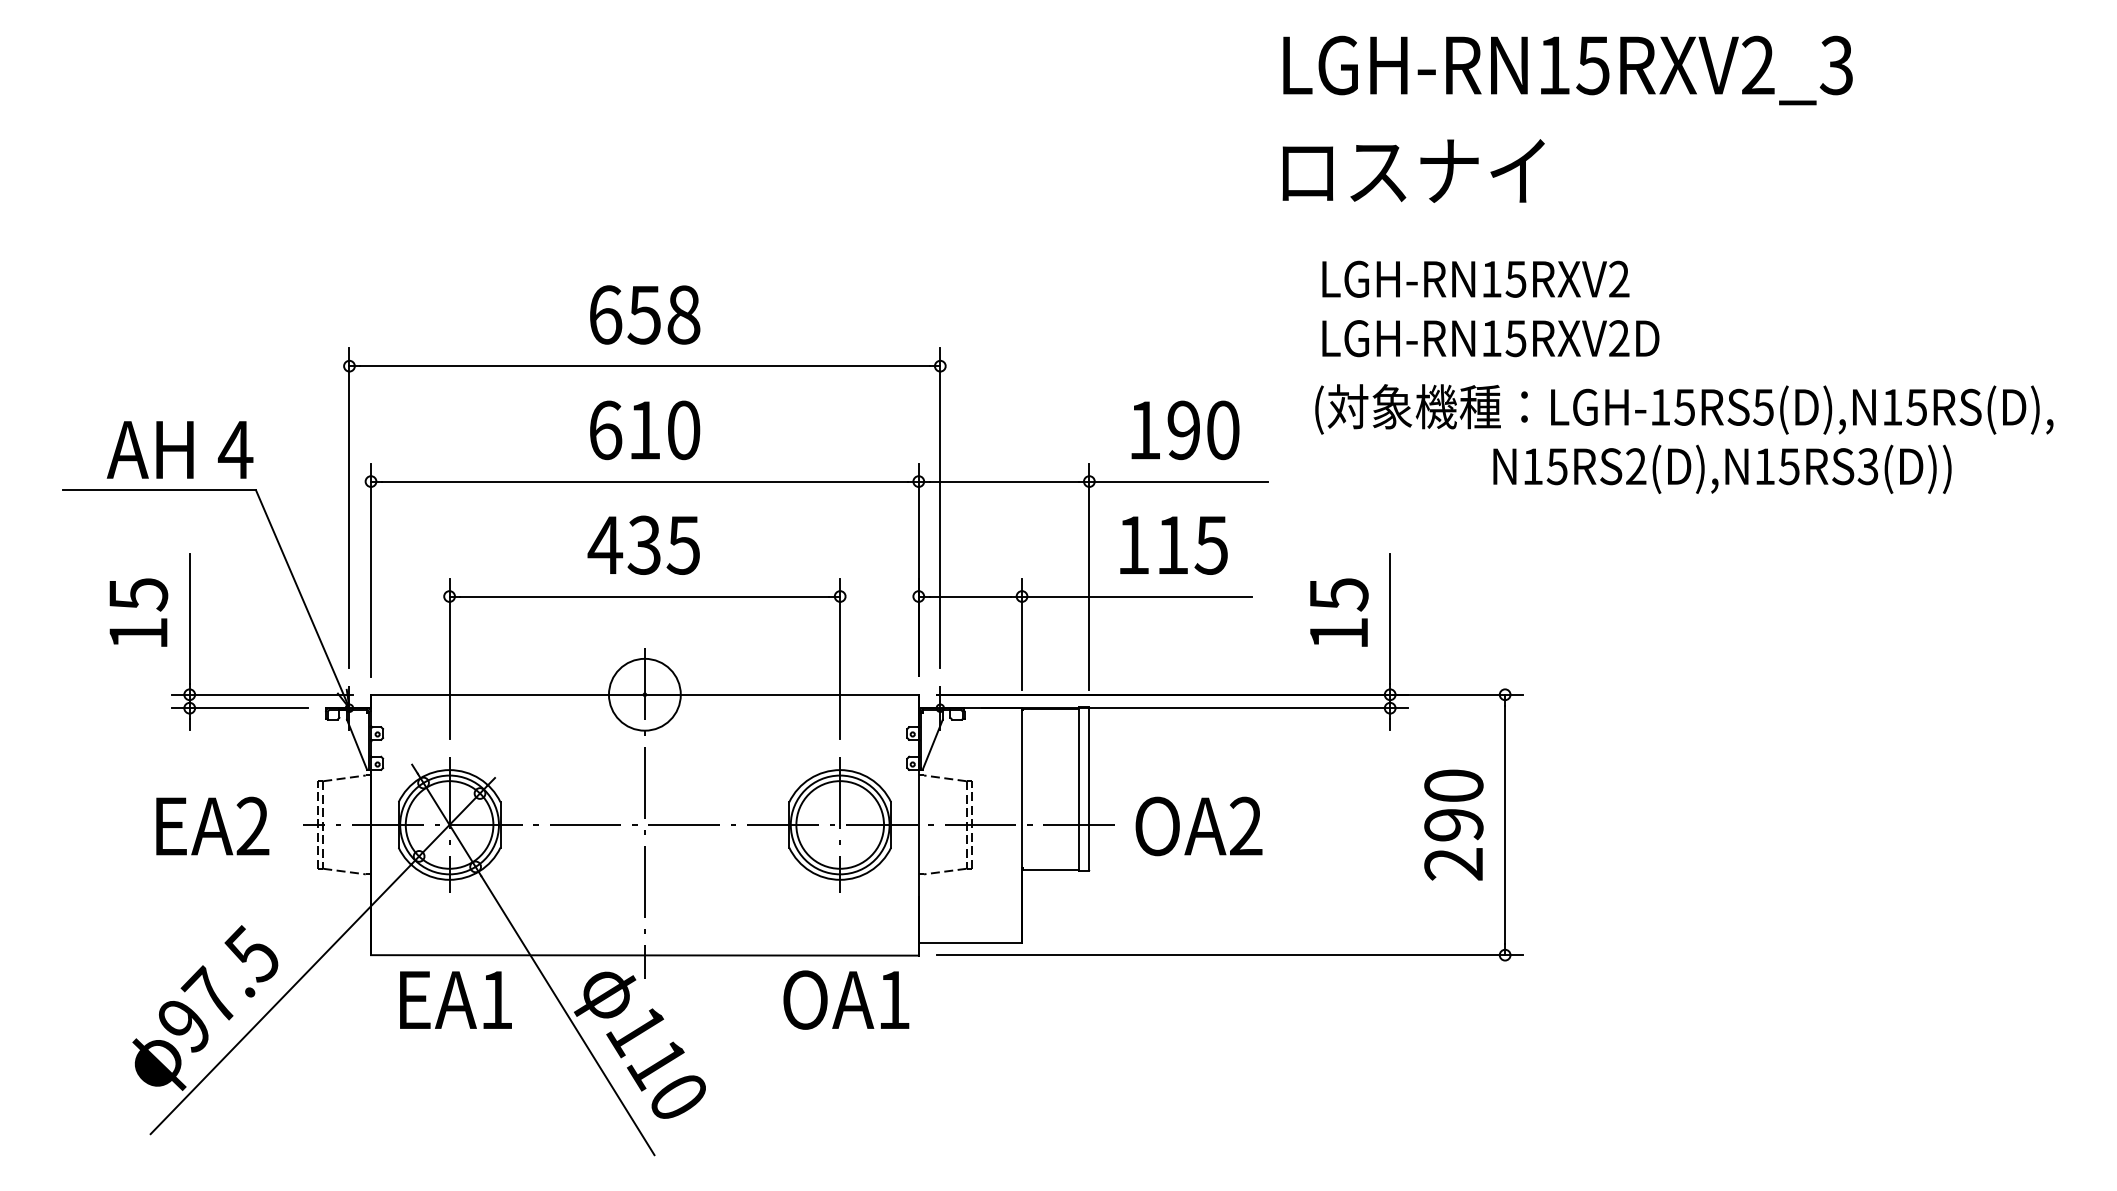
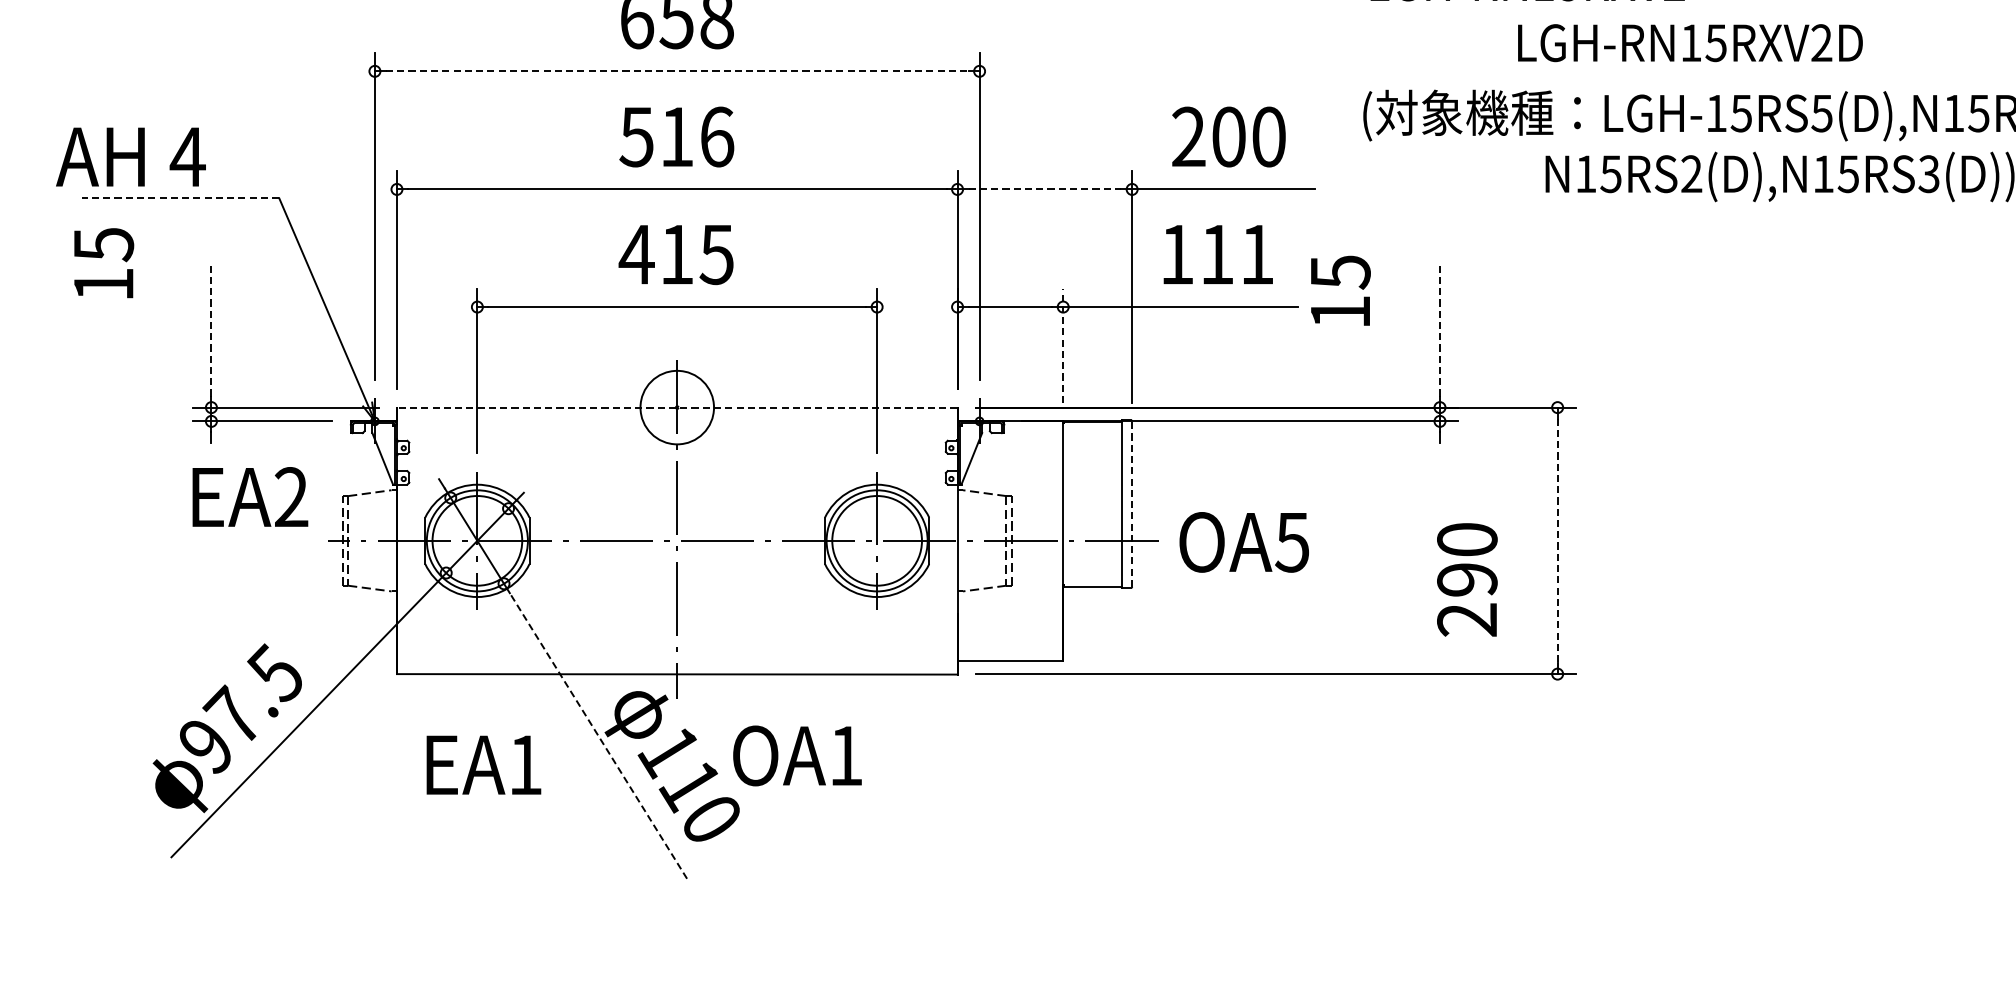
text: (1490, 338) -> (1690, 43), moved
line: (644, 366) -> (676, 71), solid -> dashed
text: (644, 430) -> (676, 137), 610 -> 516
text: (1164, 430) -> (1209, 137), 190 -> 200
text: (179, 449) -> (130, 156), moved
line: (1004, 481) -> (1045, 189), solid -> dashed
line: (159, 490) -> (180, 198), solid -> dashed
text: (643, 544) -> (675, 253), 435 -> 415
text: (1210, 545) -> (1256, 254), 115 -> 111
text: (138, 612) -> (103, 263), moved
text: (1339, 612) -> (1341, 290), moved
line: (189, 619) -> (211, 330), solid -> dashed
line: (1390, 619) -> (1440, 330), solid -> dashed
line: (1022, 634) -> (1063, 345), solid -> dashed
line: (644, 694) -> (676, 407), solid -> dashed
line: (1089, 789) -> (1132, 504), solid -> dashed
text: (1453, 824) -> (1466, 579), moved
text: (212, 825) -> (250, 496), moved
line: (1505, 825) -> (1558, 541), solid -> dashed
text: (1245, 826) -> (1291, 542), OA2 -> OA5
text: (455, 999) -> (483, 764), moved
text: (846, 999) -> (797, 755), moved
line: (567, 1015) -> (598, 735), solid -> dashed

